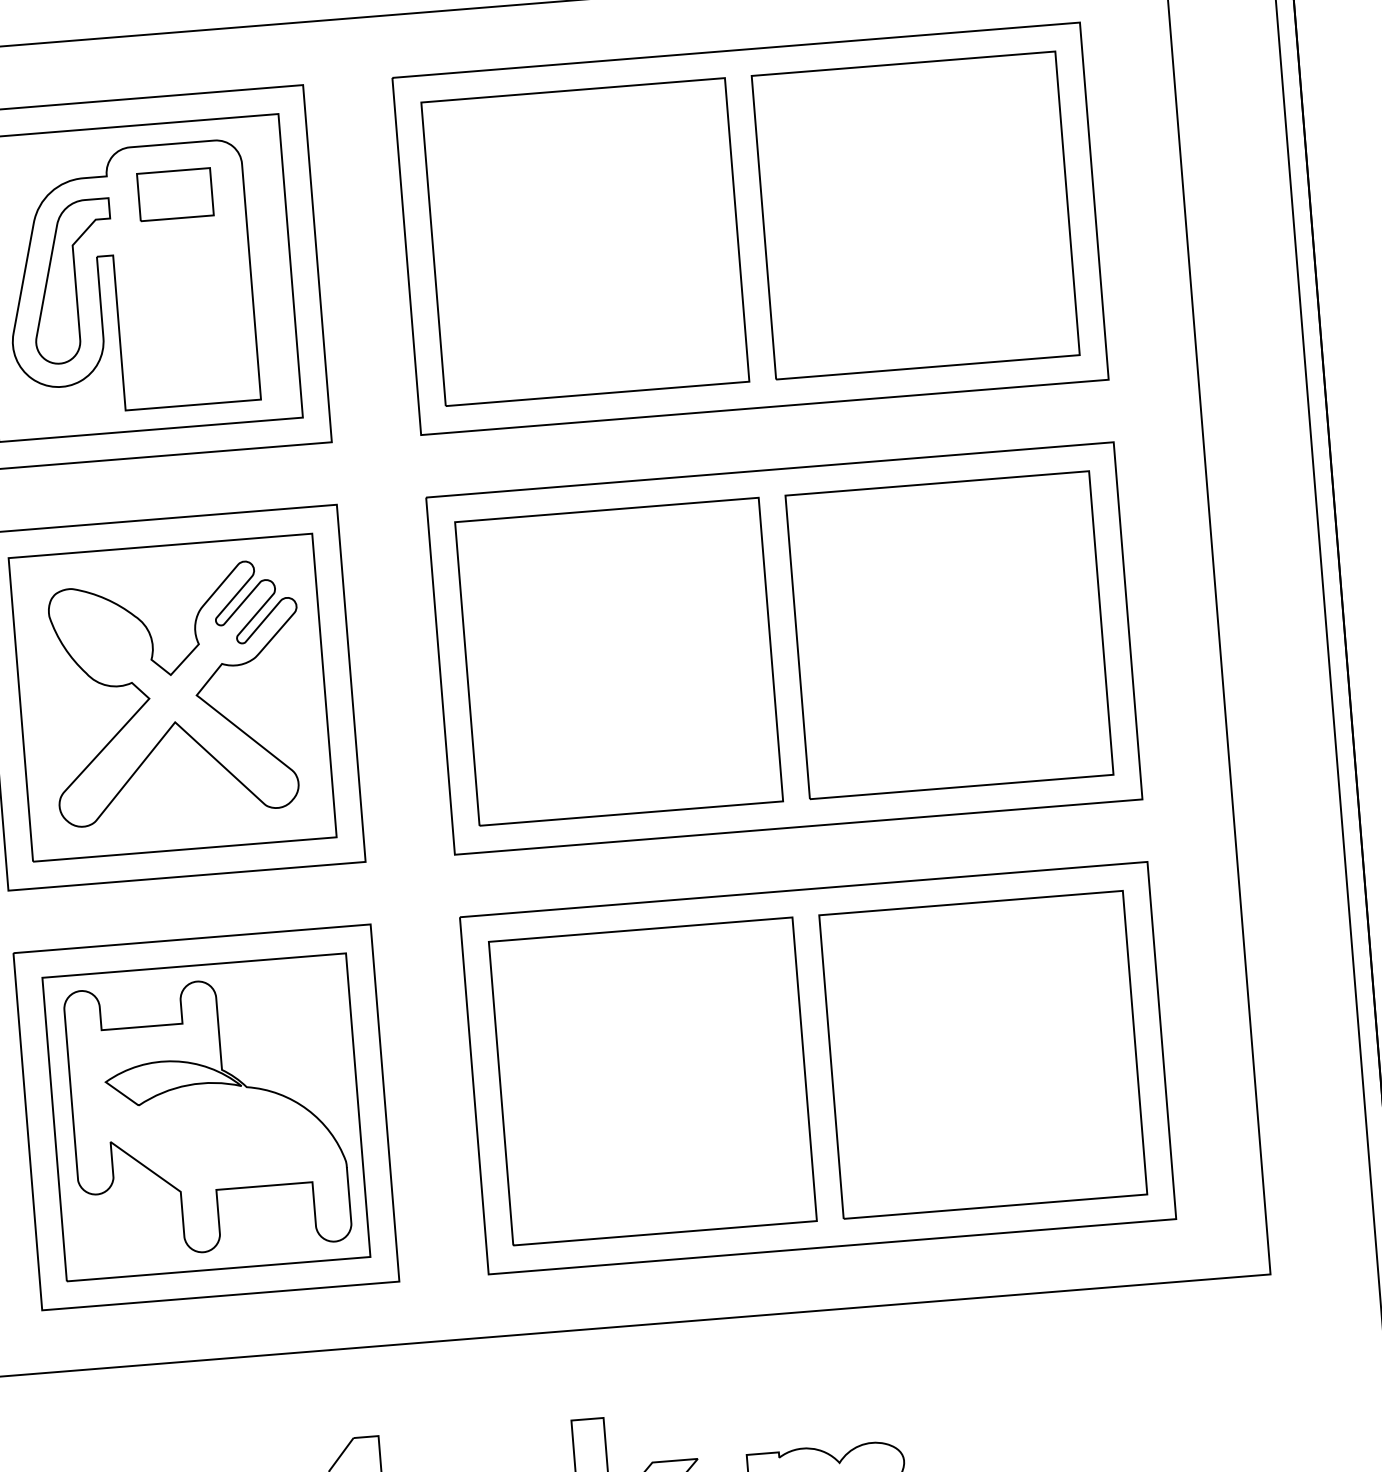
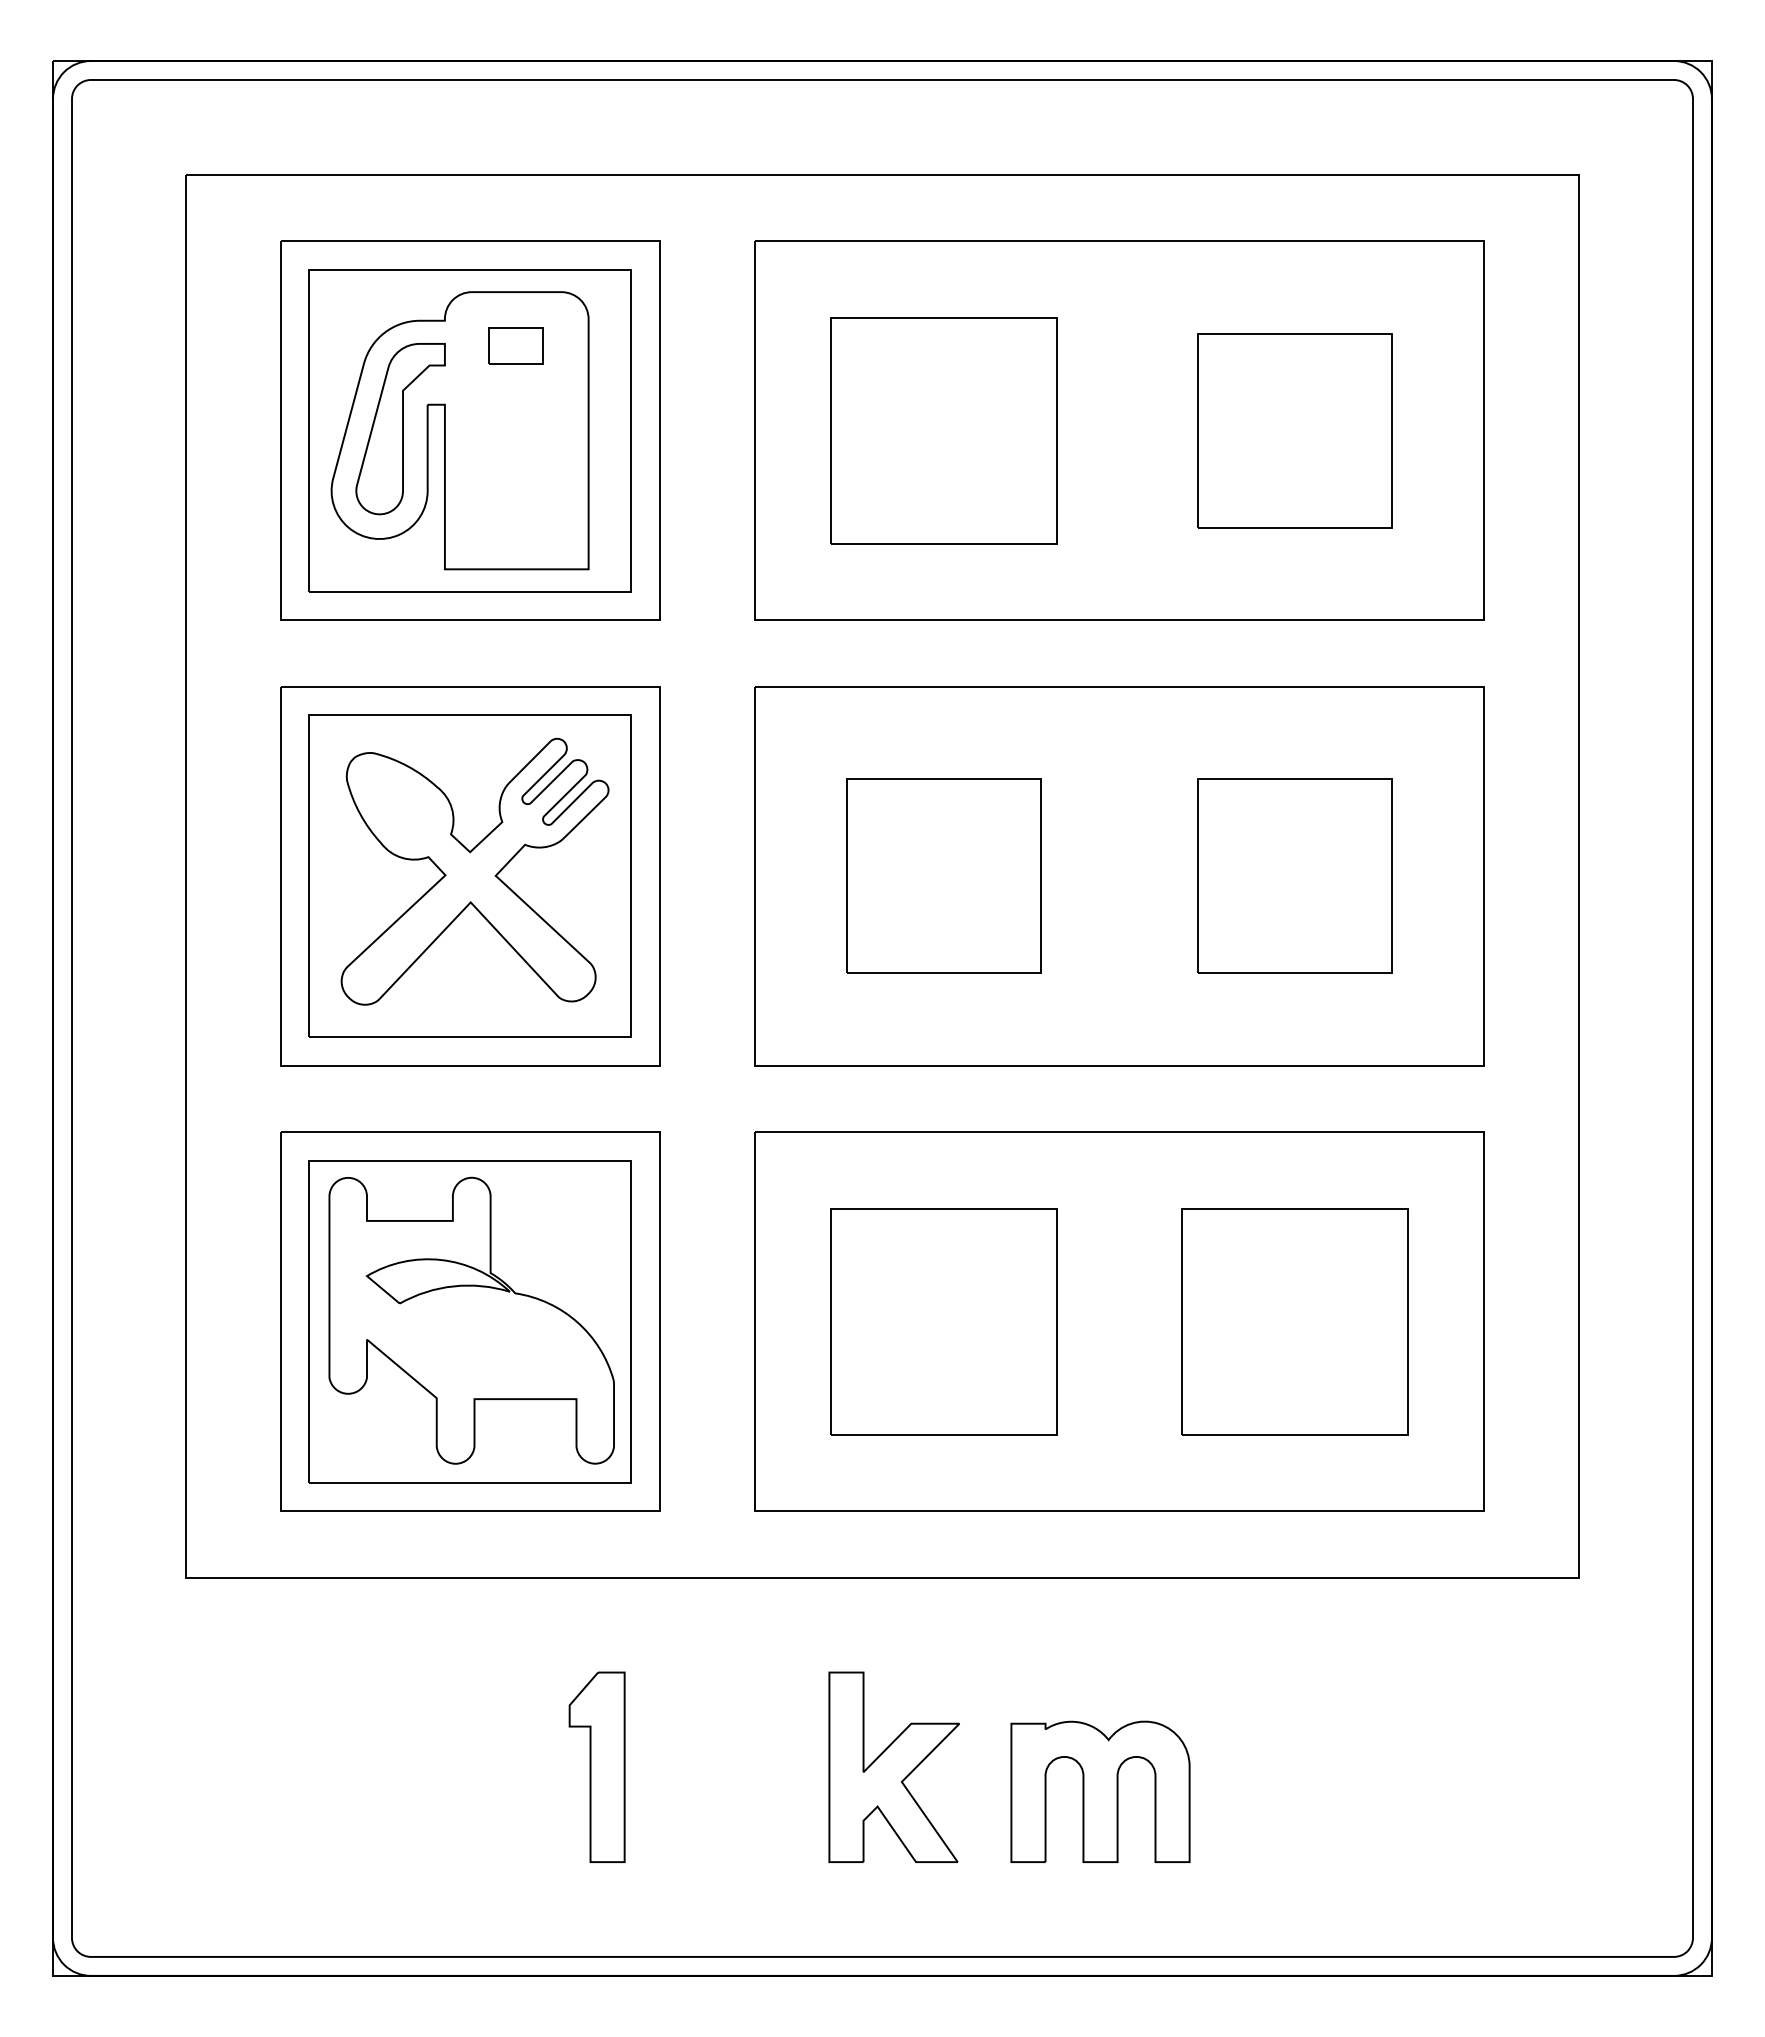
part: (175, 194) -> (515, 345), size x0.7
part: (915, 215) -> (1294, 430), size x0.6
part: (584, 241) -> (943, 430), size x0.7
part: (949, 634) -> (1294, 875), size x0.6
part: (618, 661) -> (943, 875), size x0.6
part: (982, 1054) -> (1294, 1321), size x0.7
part: (652, 1081) -> (943, 1321), size x0.7

